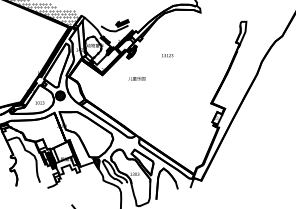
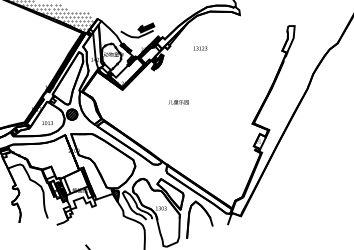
text: (167, 55) -> (200, 48), moved
text: (136, 79) -> (178, 102), moved

